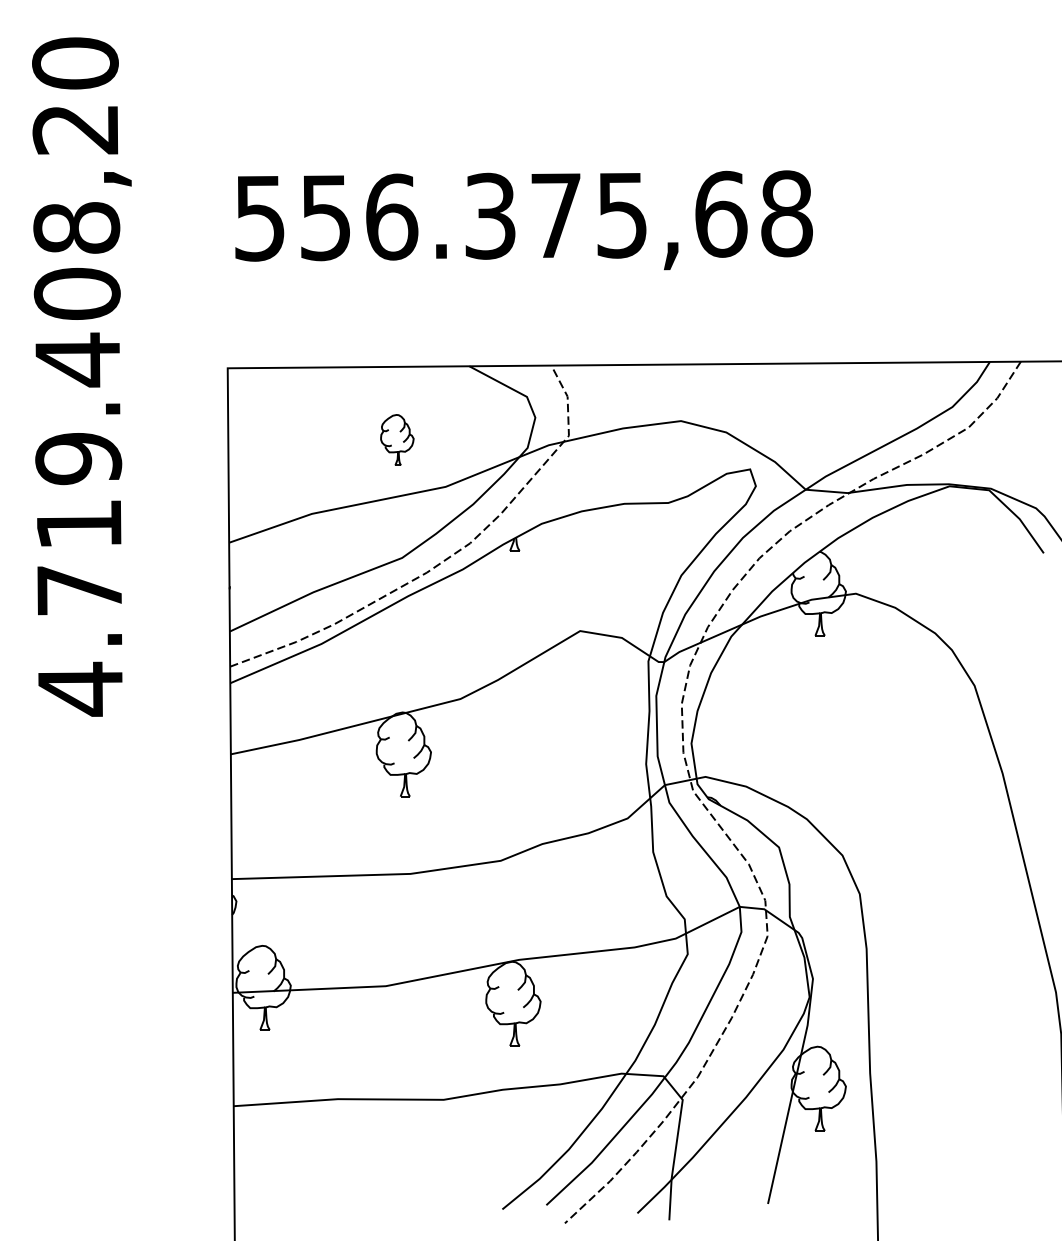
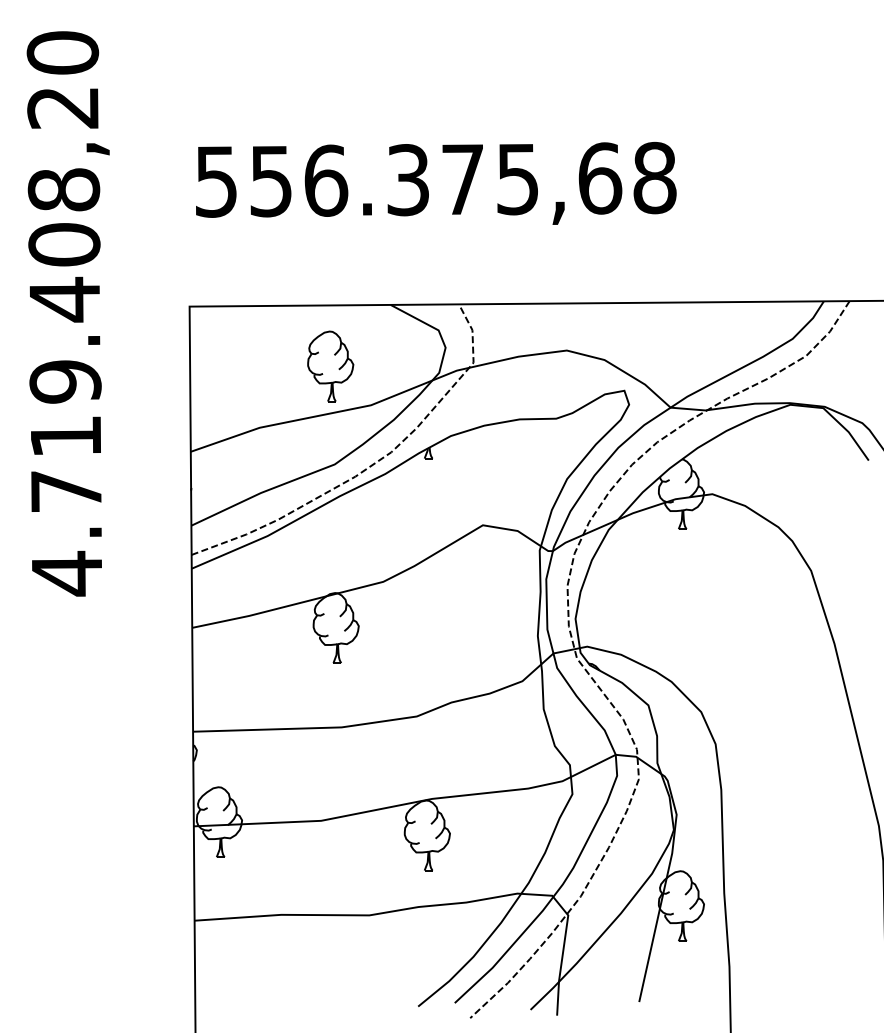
part: (397, 439) -> (330, 365), size x1.67

